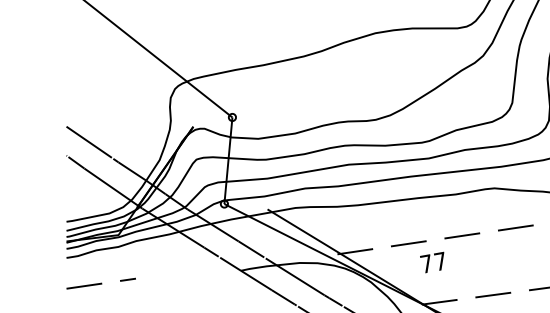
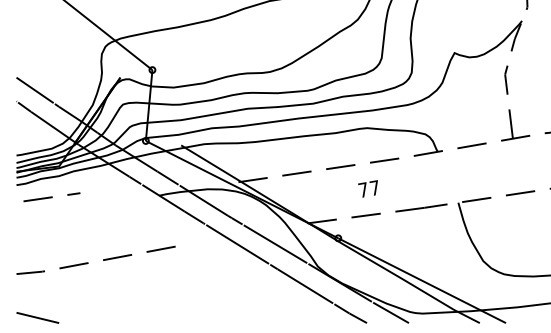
text: (431, 262) -> (367, 188), moved
line: (100, 283) -> (51, 197), moved

